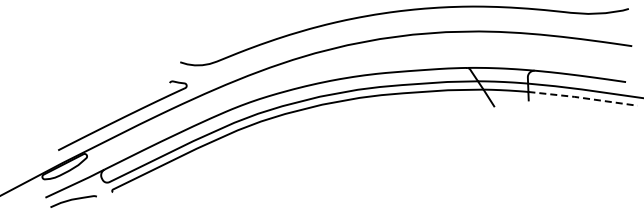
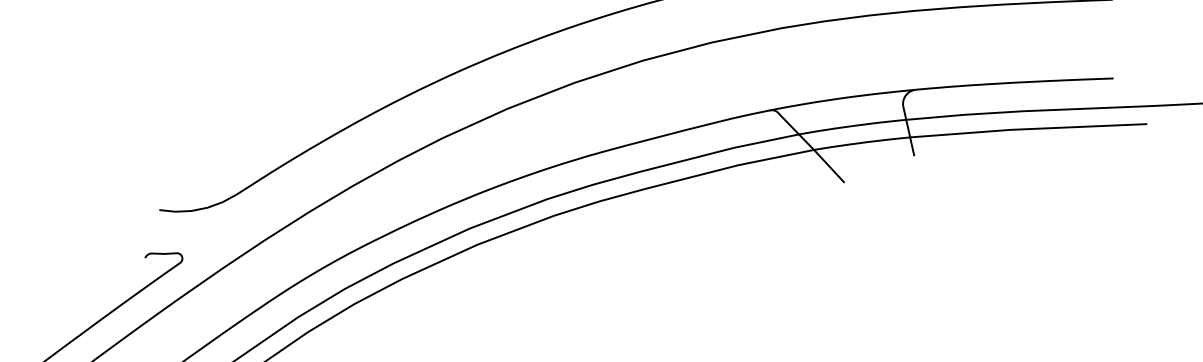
line: (582, 98) -> (1027, 130), dashed -> solid

